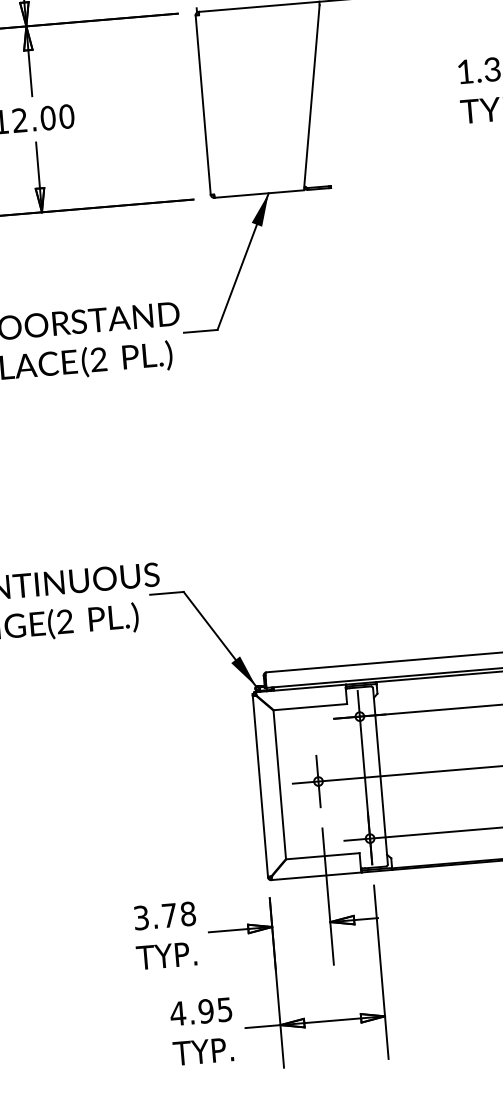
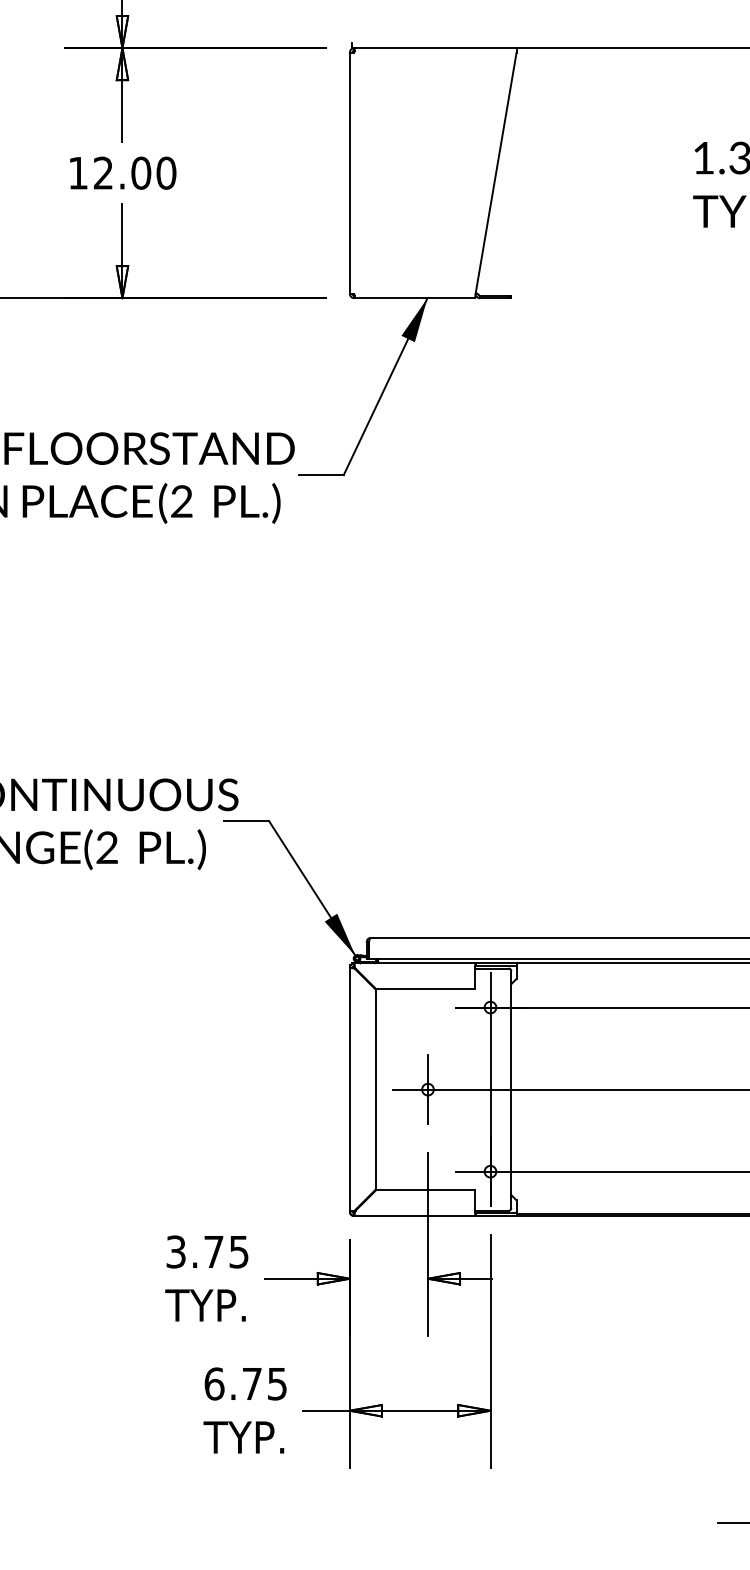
text: (187, 913) -> (238, 1251), 3.78 -> 3.75
text: (191, 1012) -> (232, 1383), 4.95 -> 6.75

